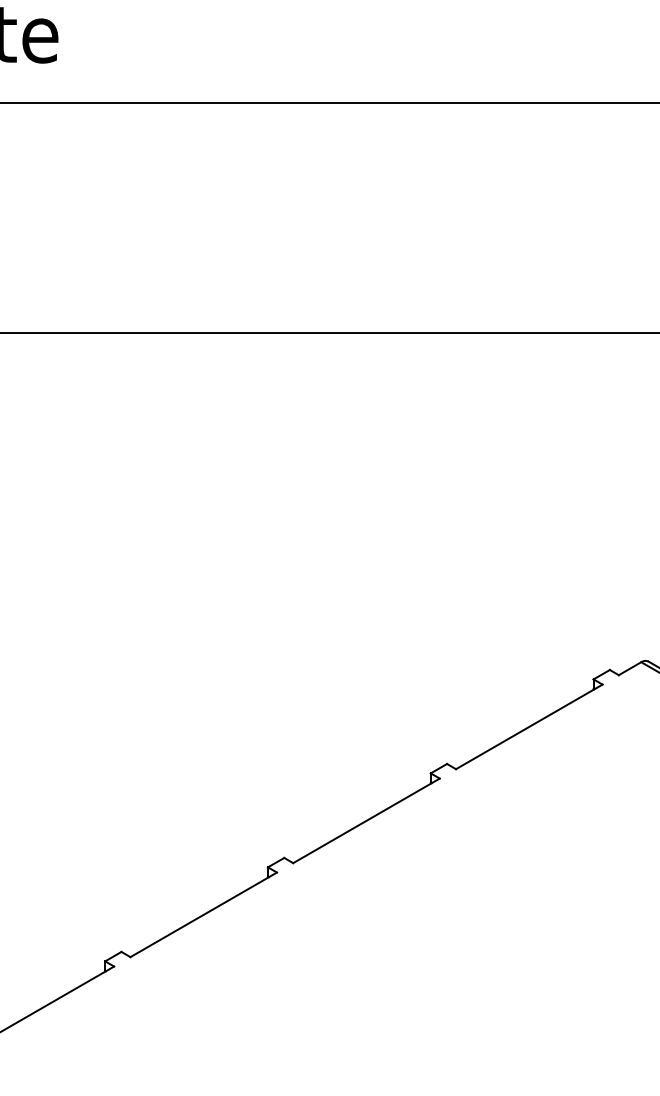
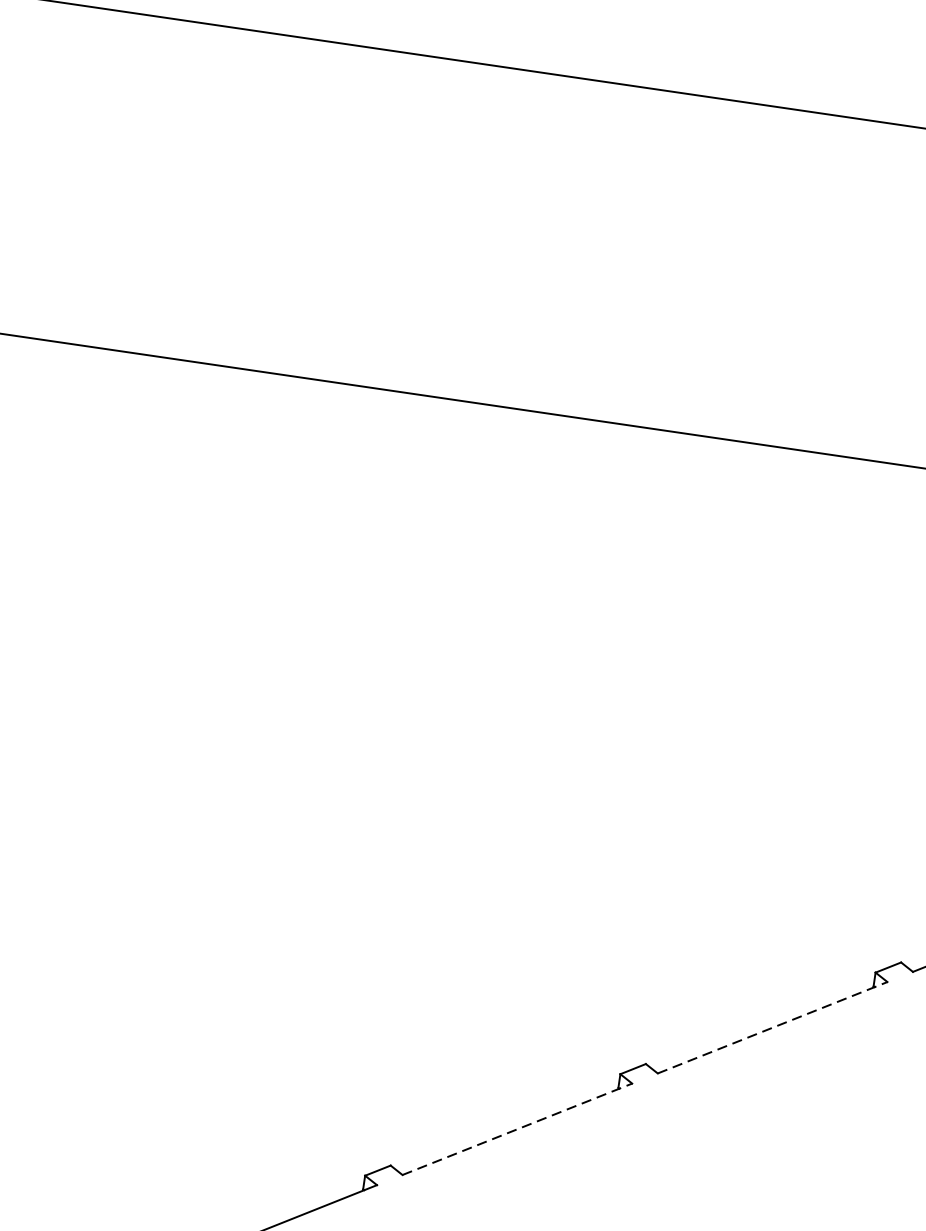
line: (529, 726) -> (772, 1027), solid -> dashed
line: (366, 820) -> (517, 1128), solid -> dashed

